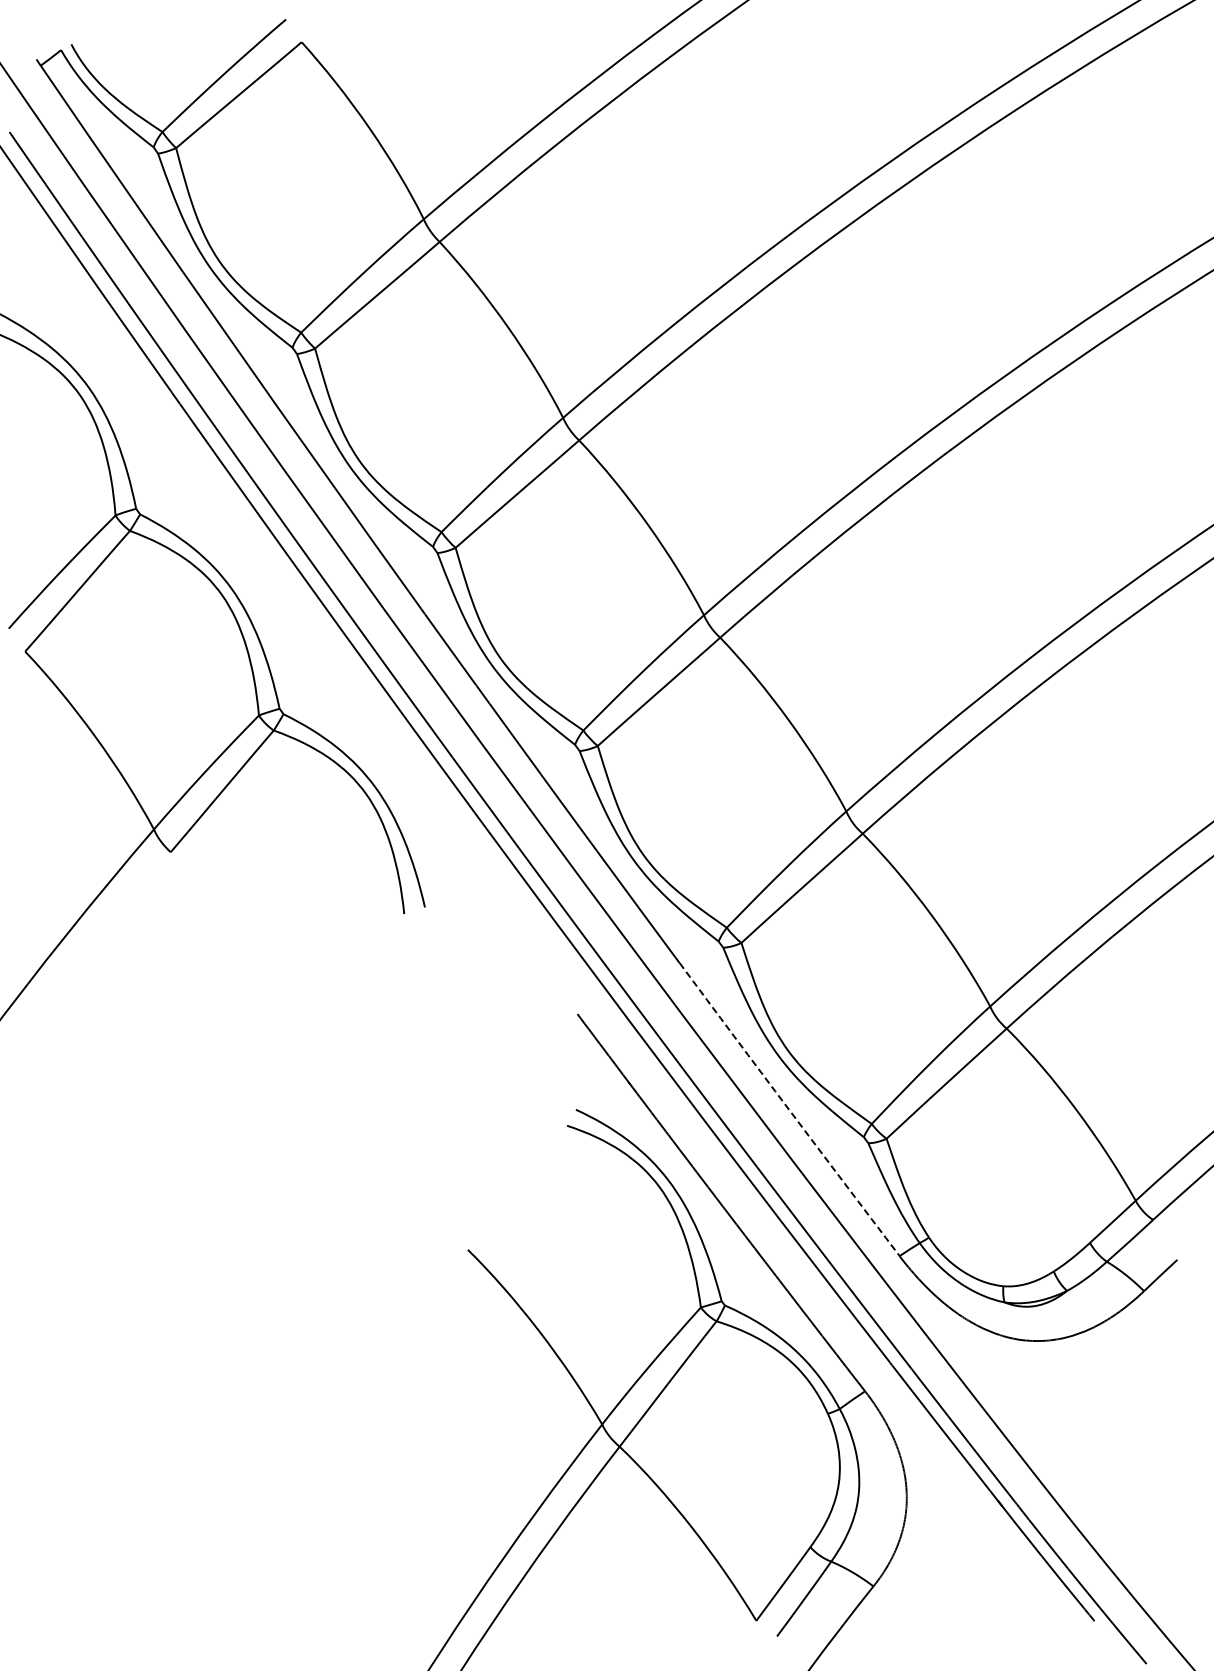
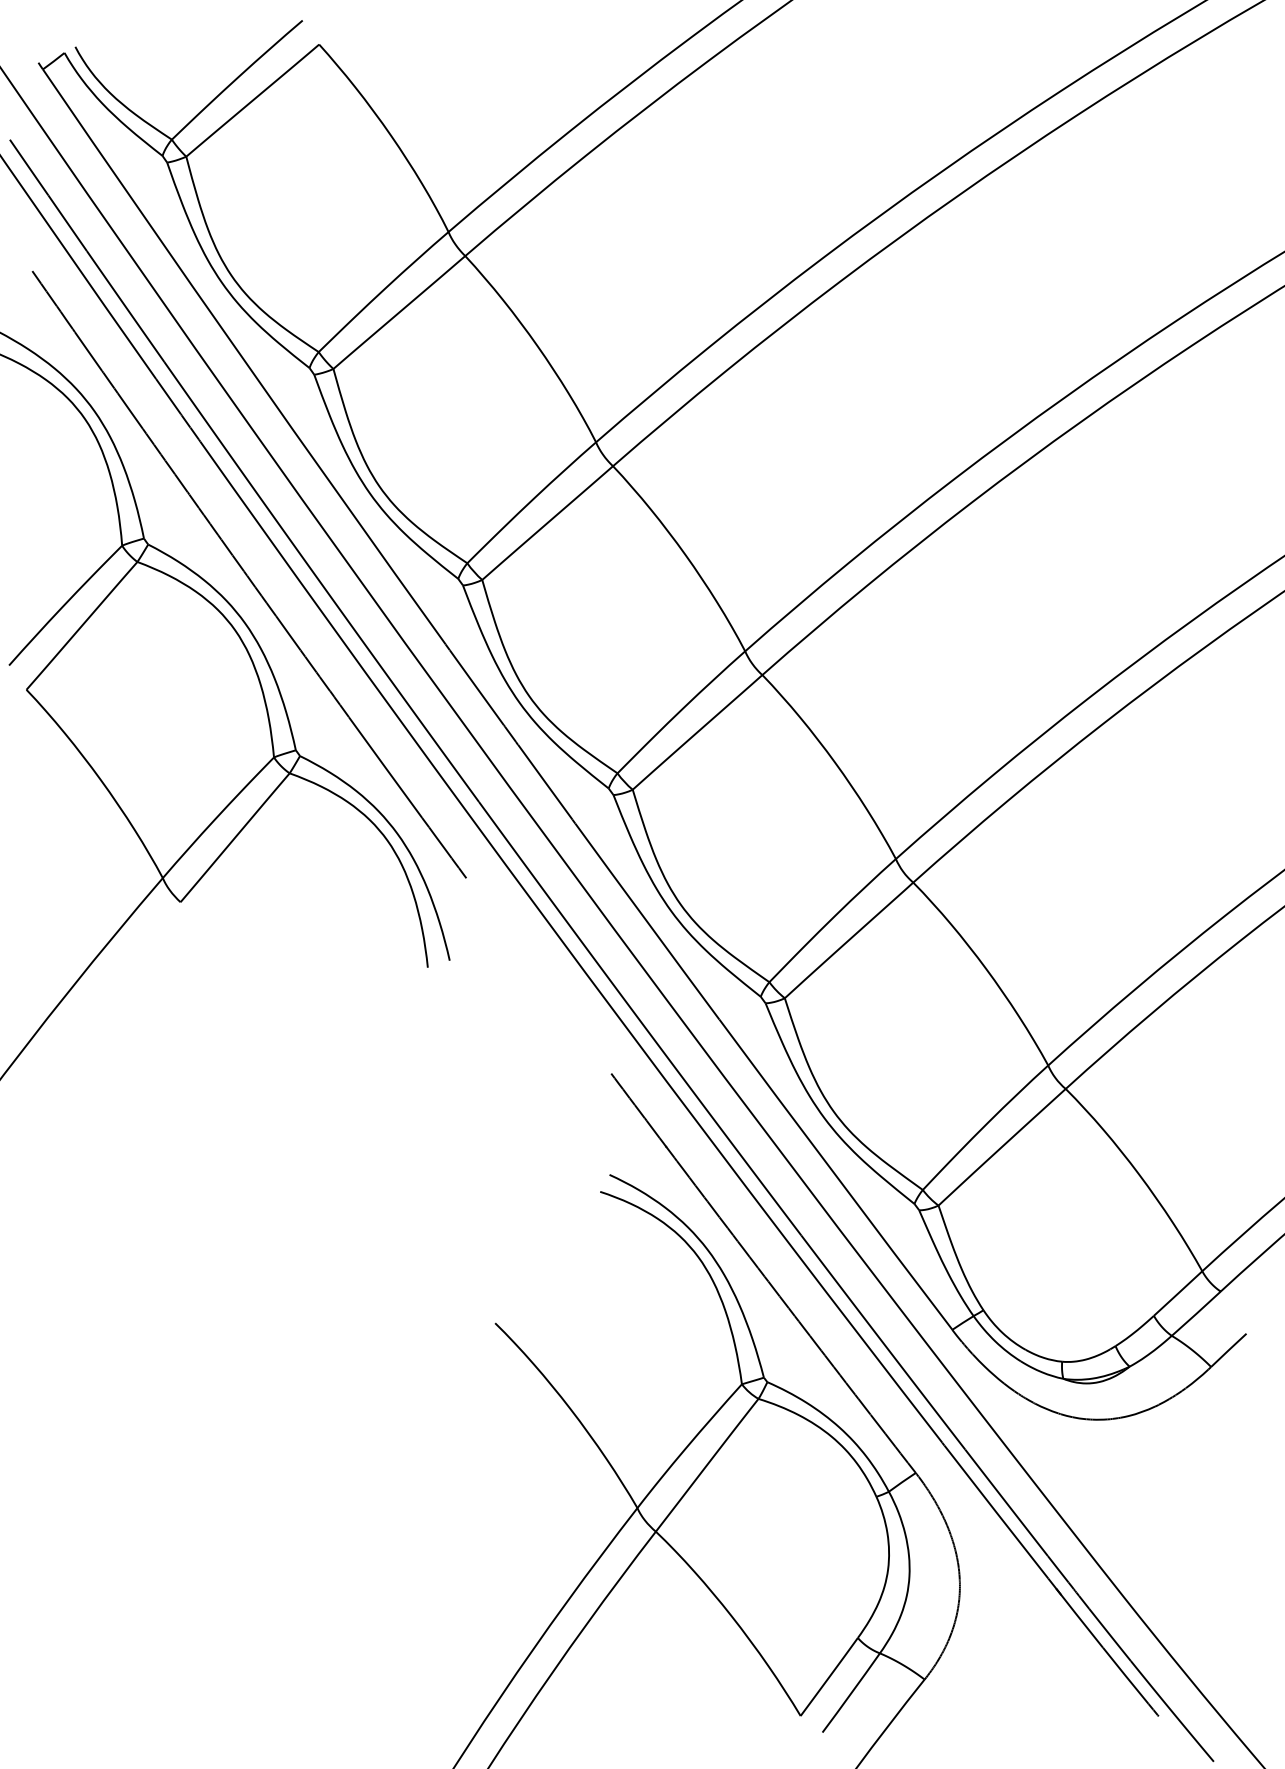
part: (235, 542) -> (249, 574), added
arc: (789, 1109) -> (835, 1174), dashed -> solid

